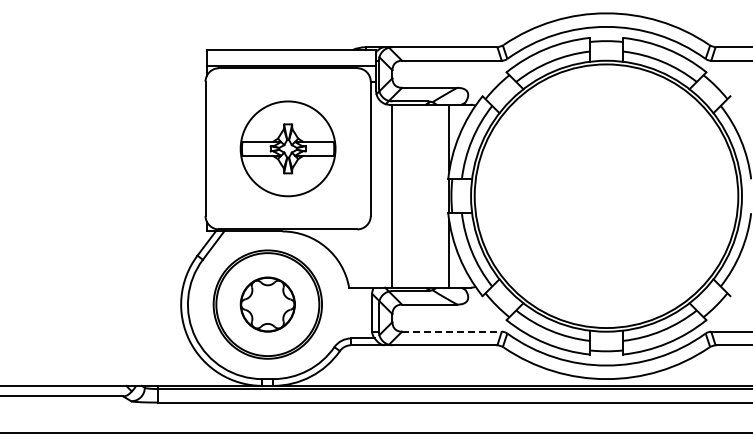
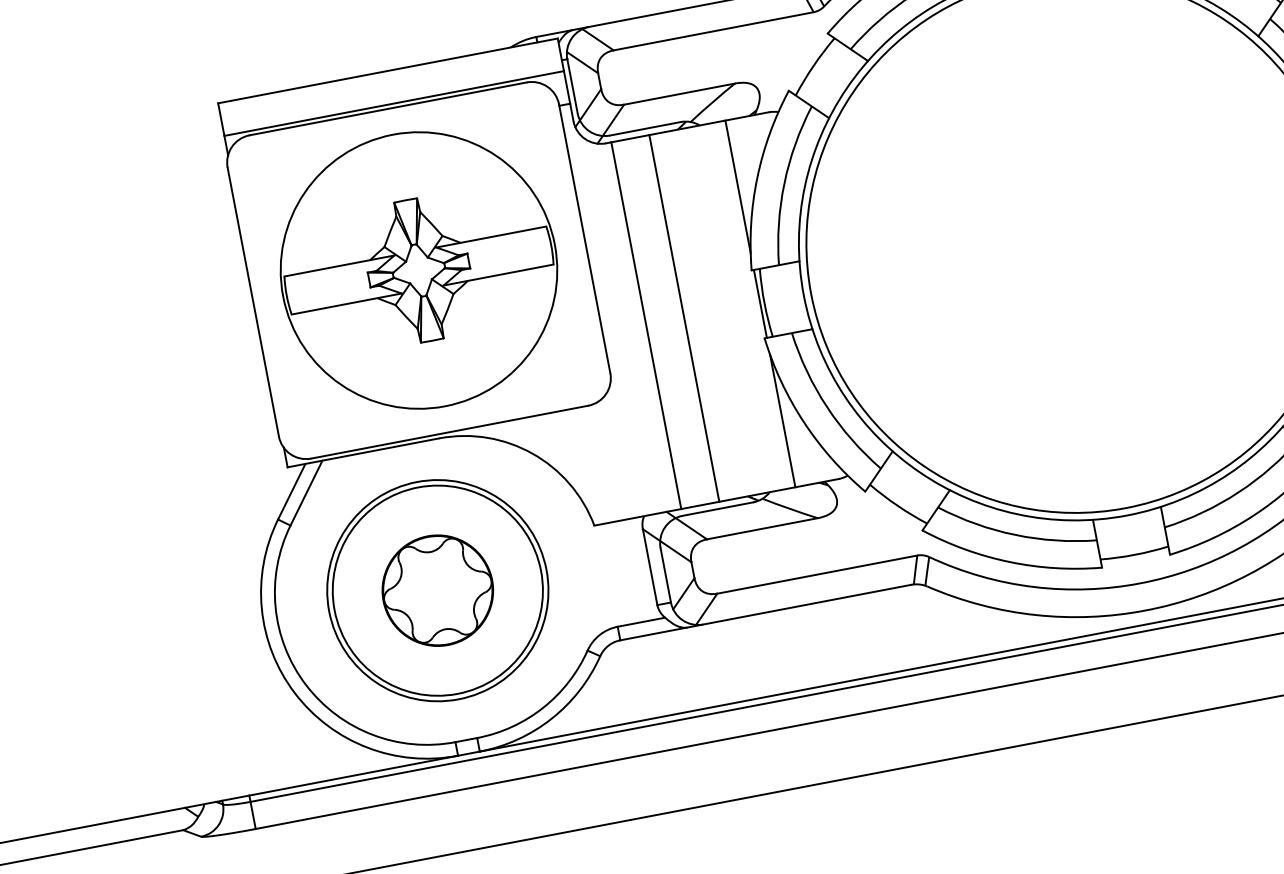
part: (287, 148) -> (417, 270), size x1.43
line: (411, 195) -> (684, 316), added
line: (451, 331) -> (816, 574), dashed -> solid

